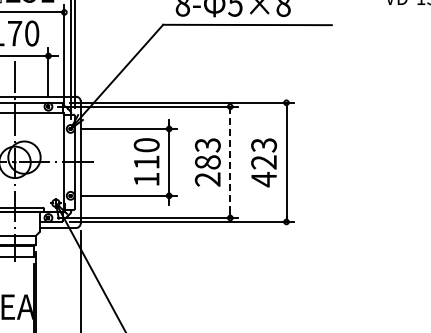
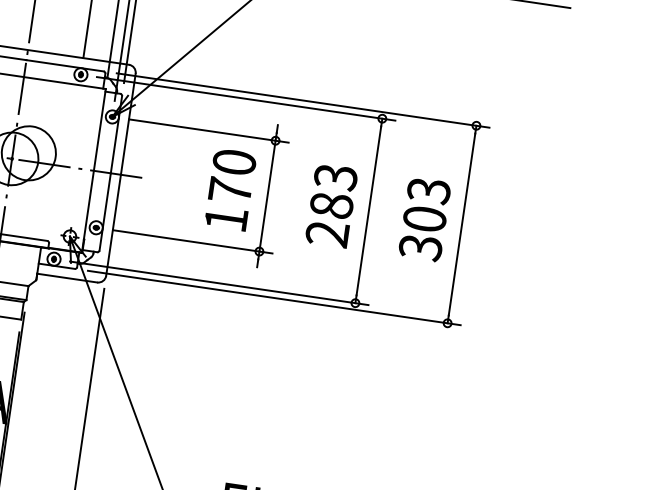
text: (146, 162) -> (229, 190), 110 -> 170
line: (230, 162) -> (369, 211), dashed -> solid
text: (264, 171) -> (423, 234), 423 -> 303

